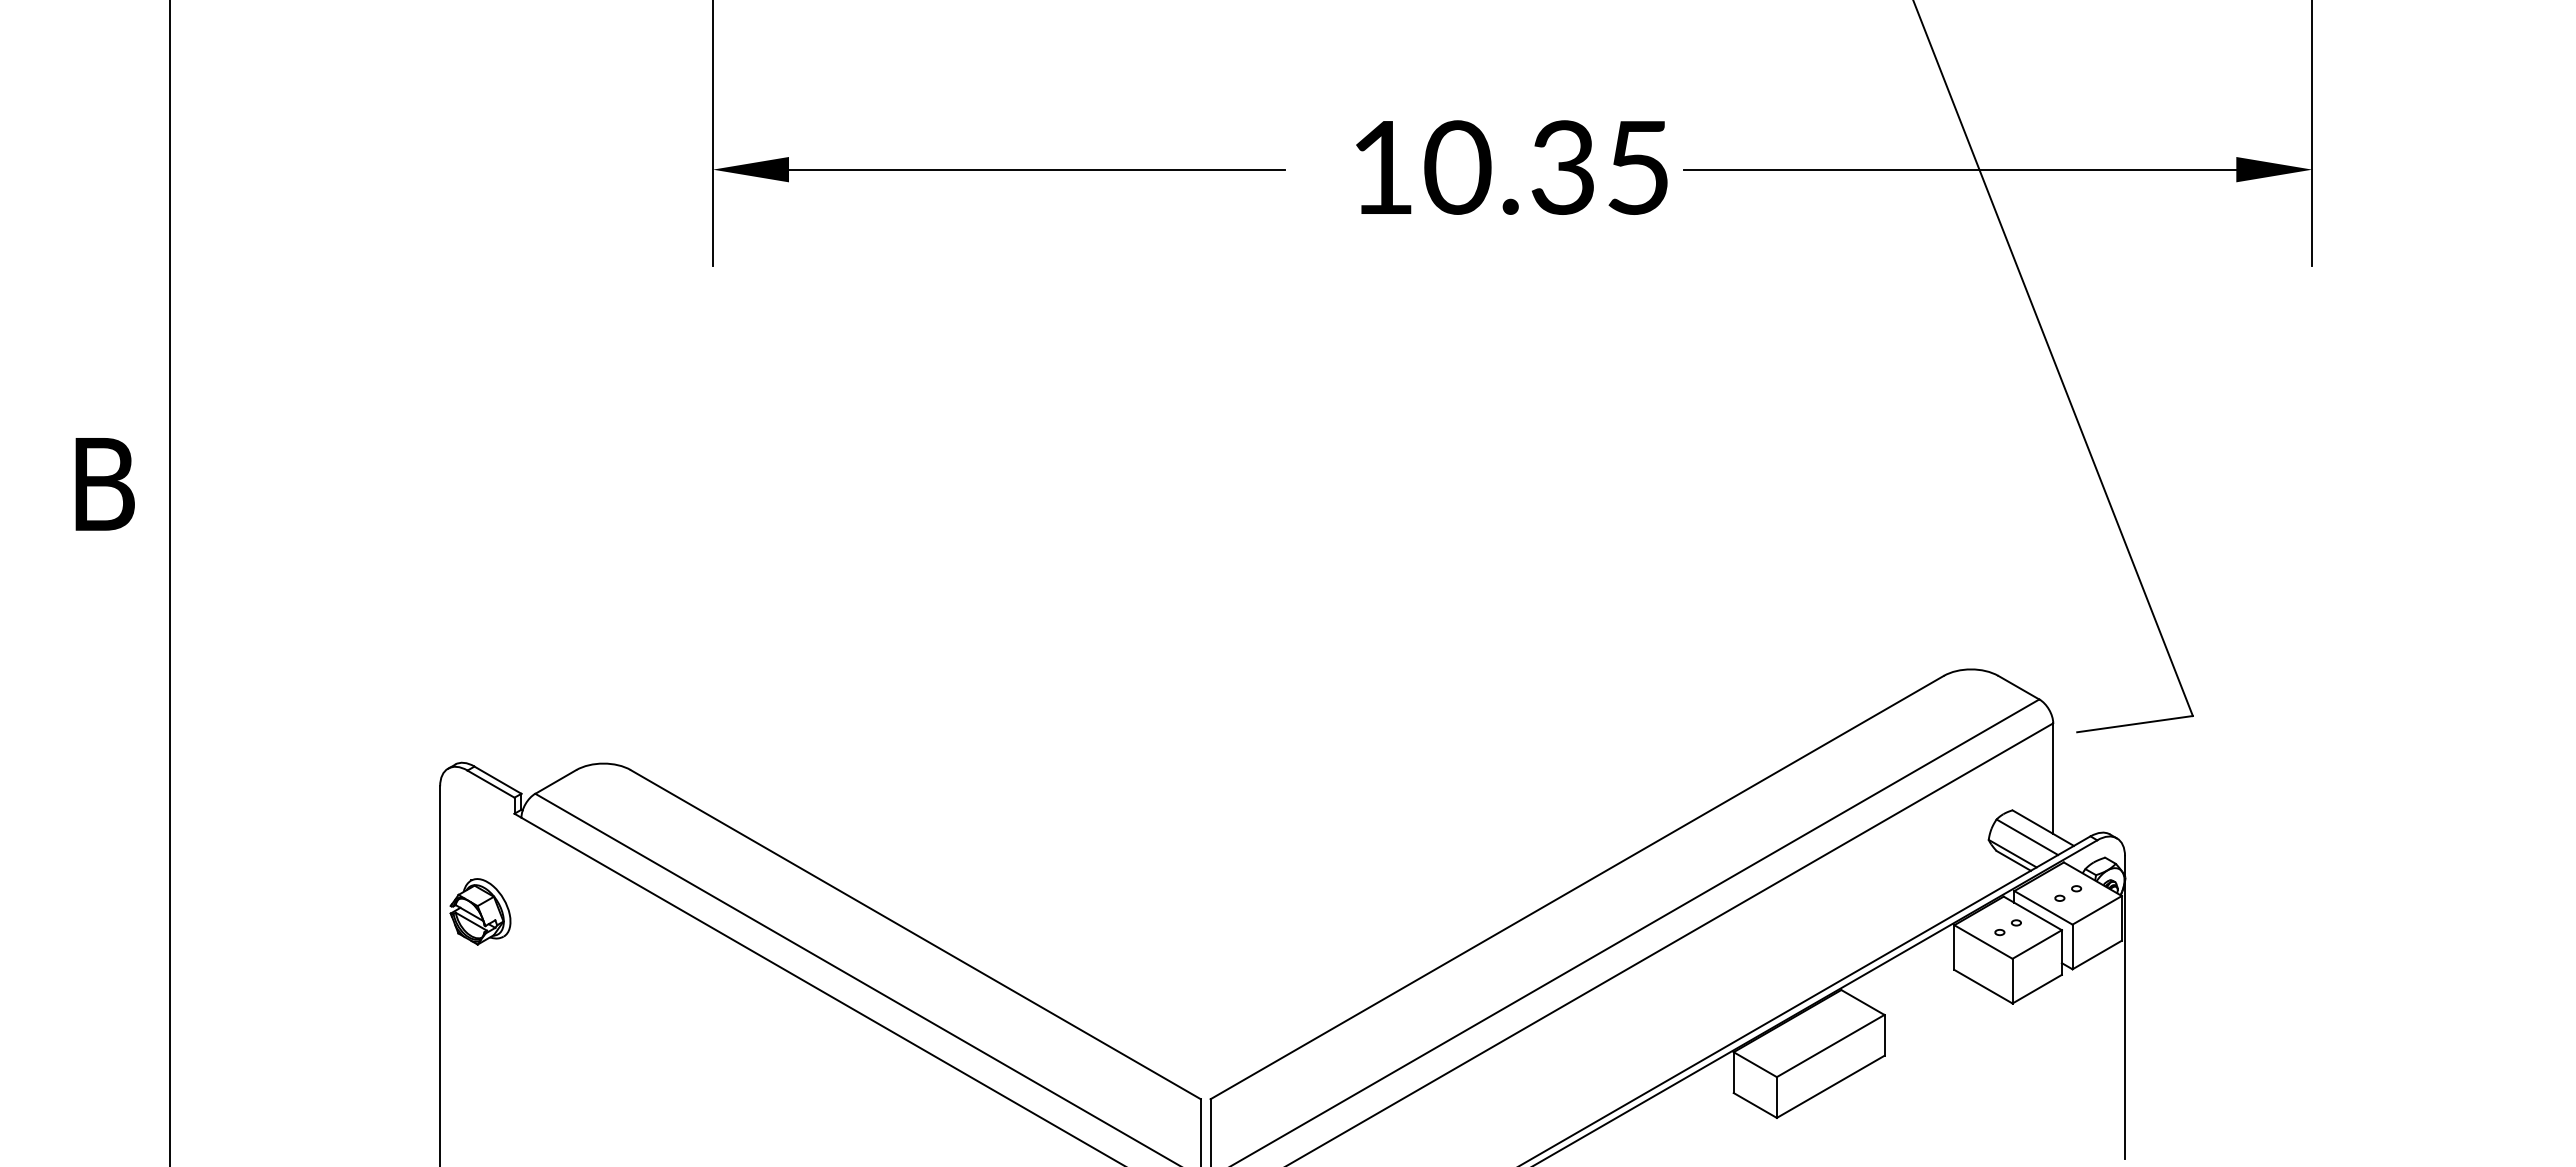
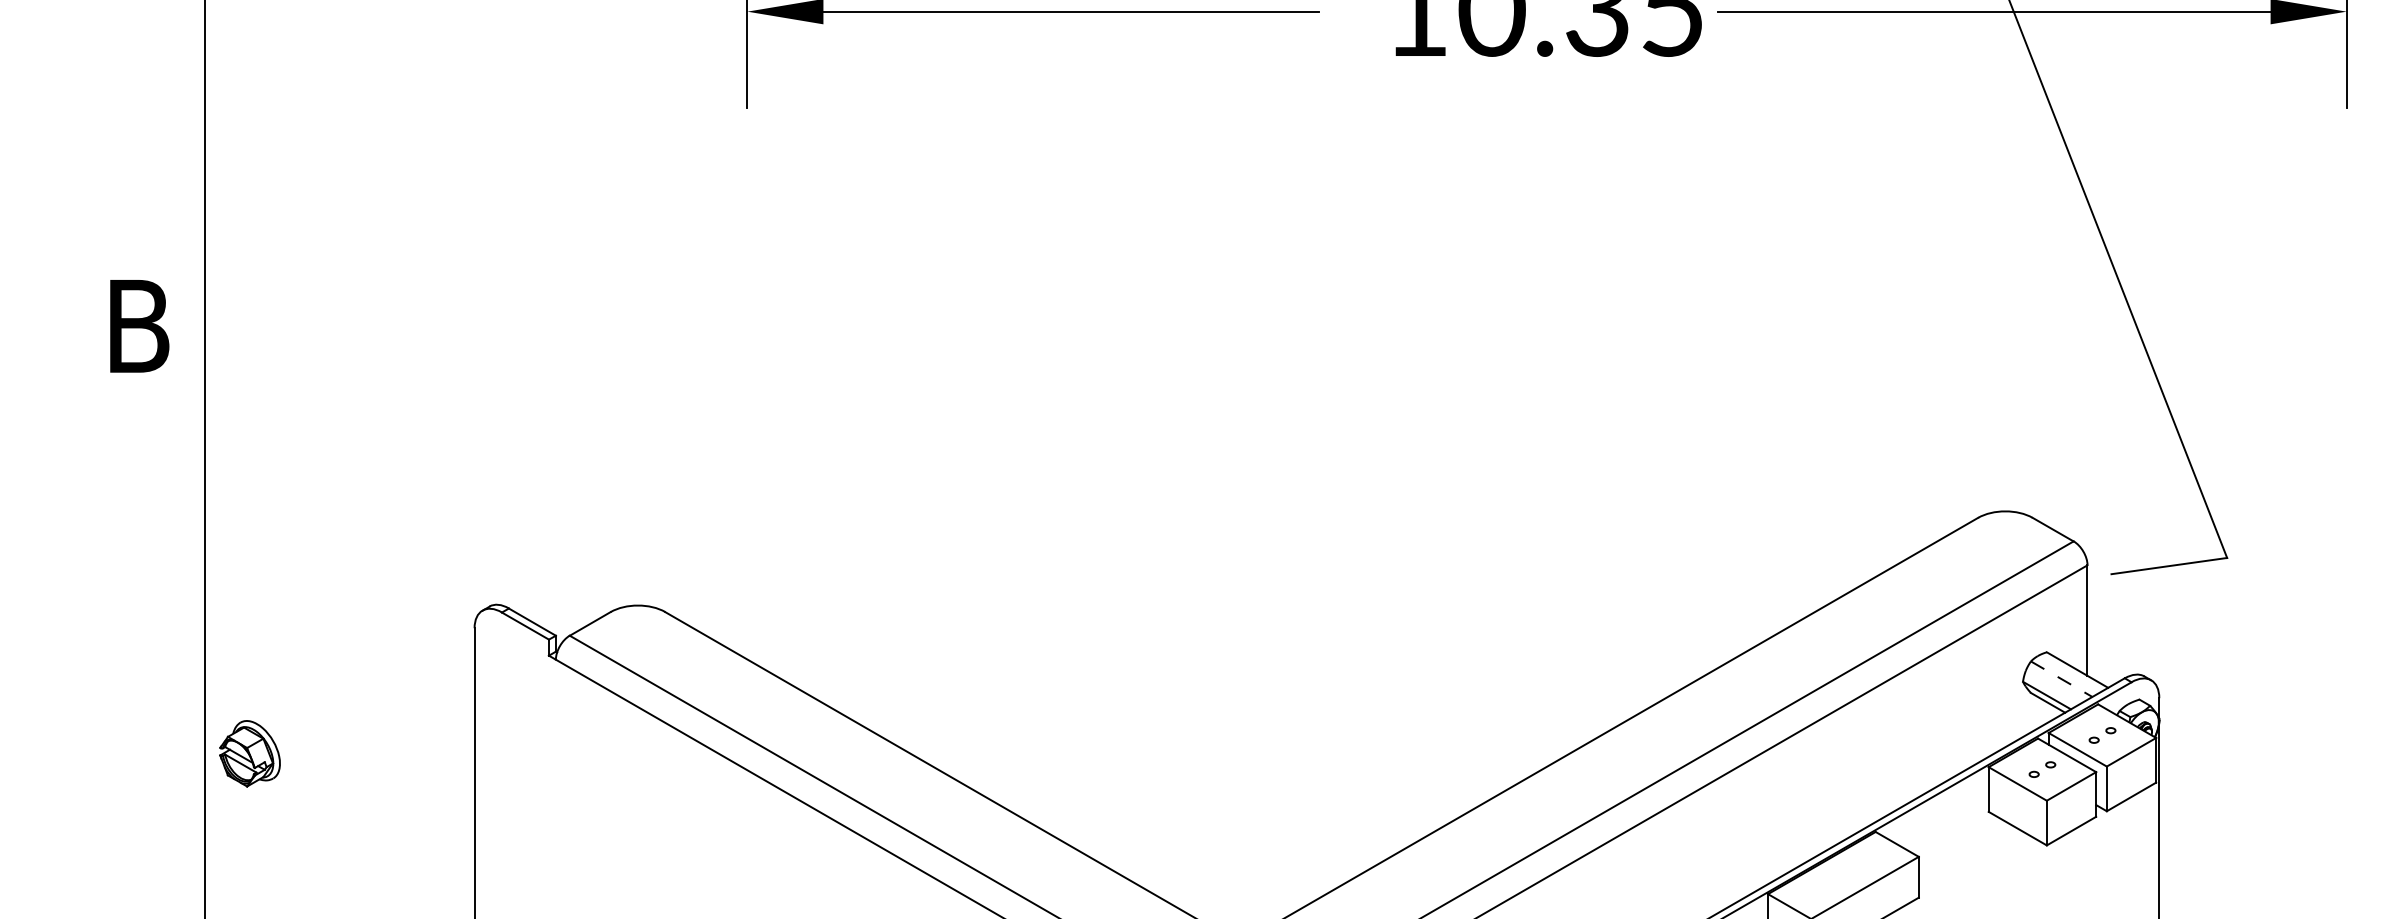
line: (2027, 837) -> (2061, 679), solid -> dashed
part: (480, 911) -> (249, 753), moved

